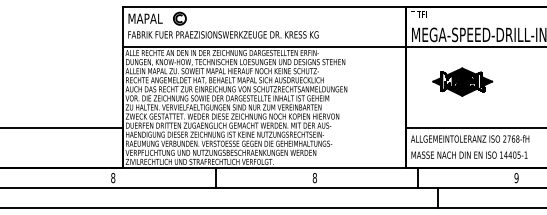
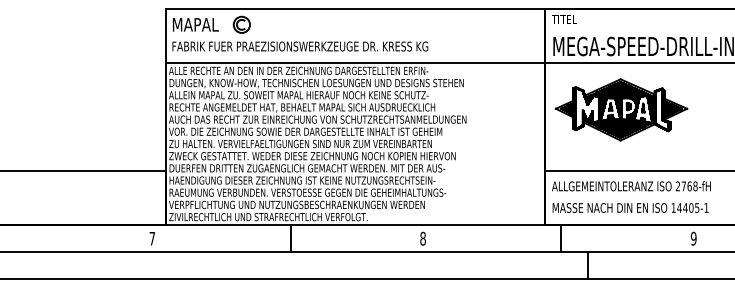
part: (462, 81) -> (621, 109), size x1.67
text: (113, 177) -> (152, 238), 8 -> 7

